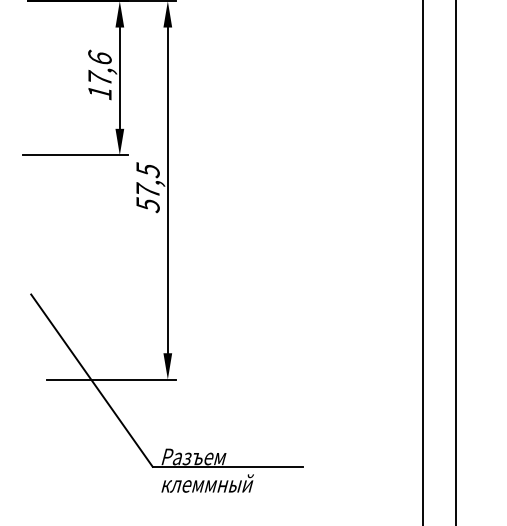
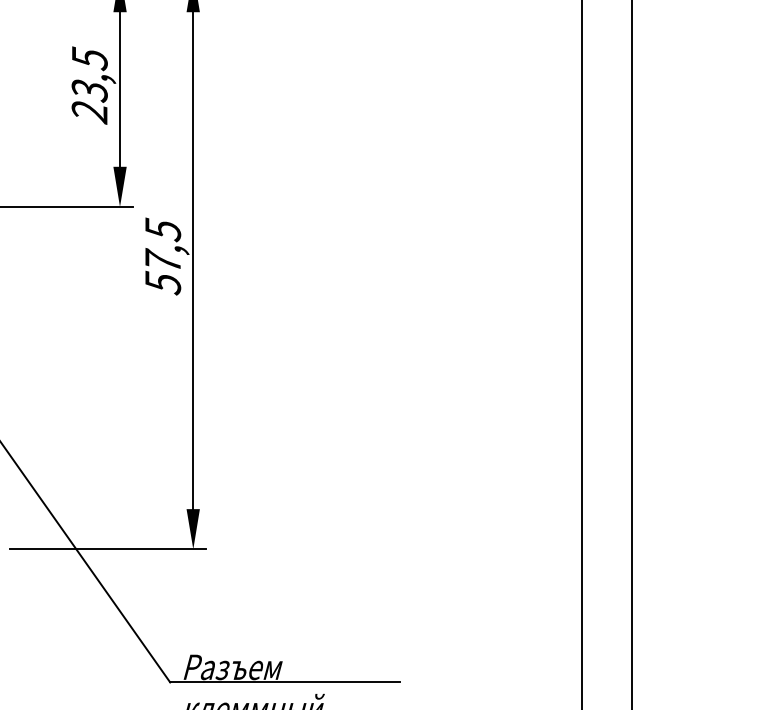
text: (99, 75) -> (89, 85), 17,6 -> 23,5

